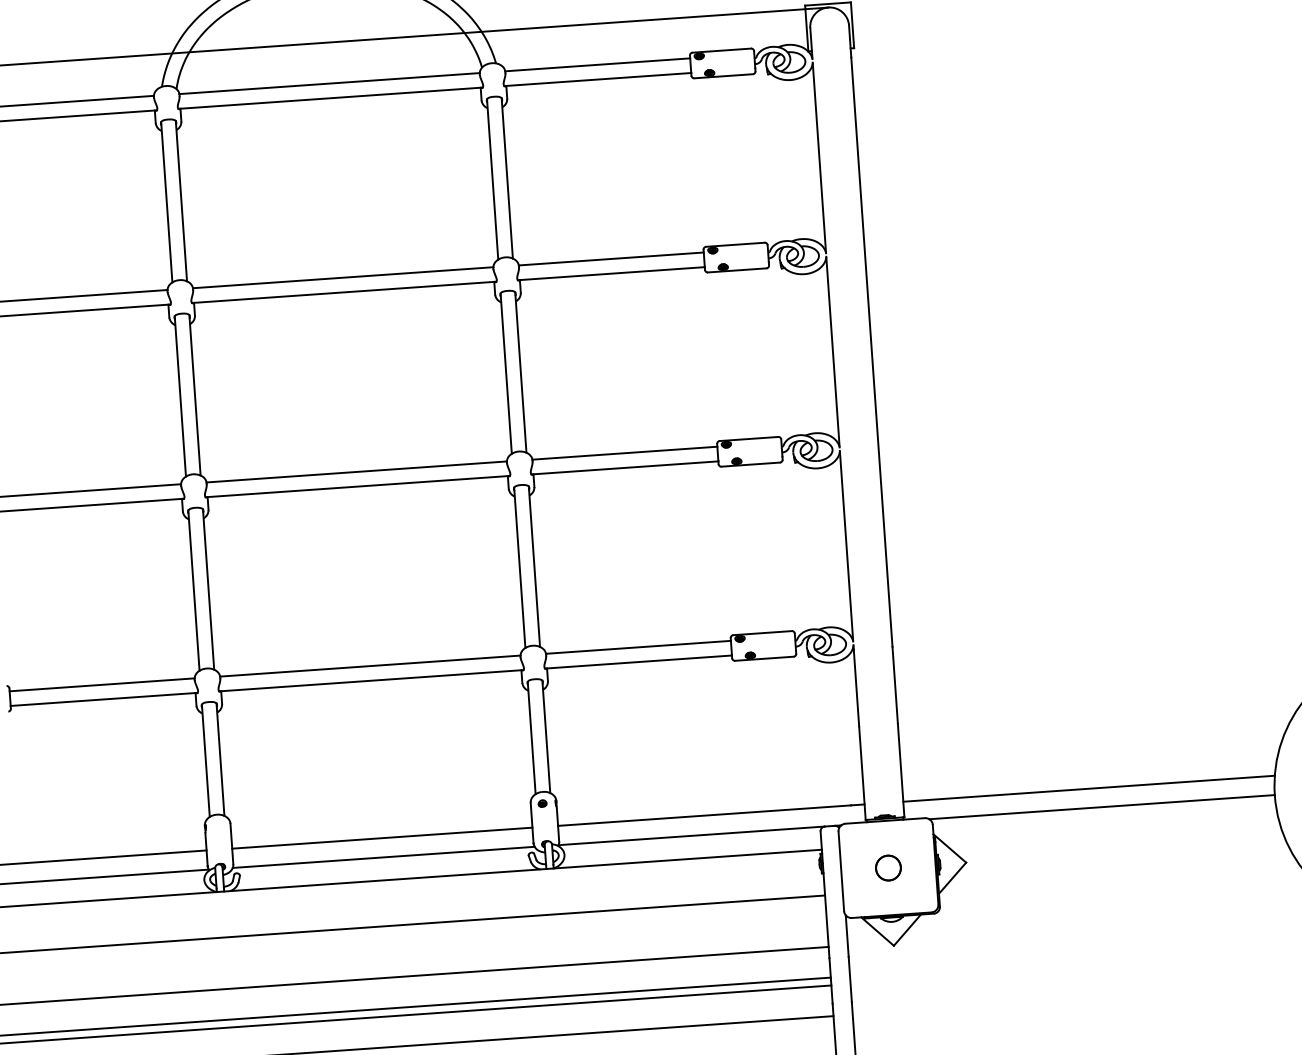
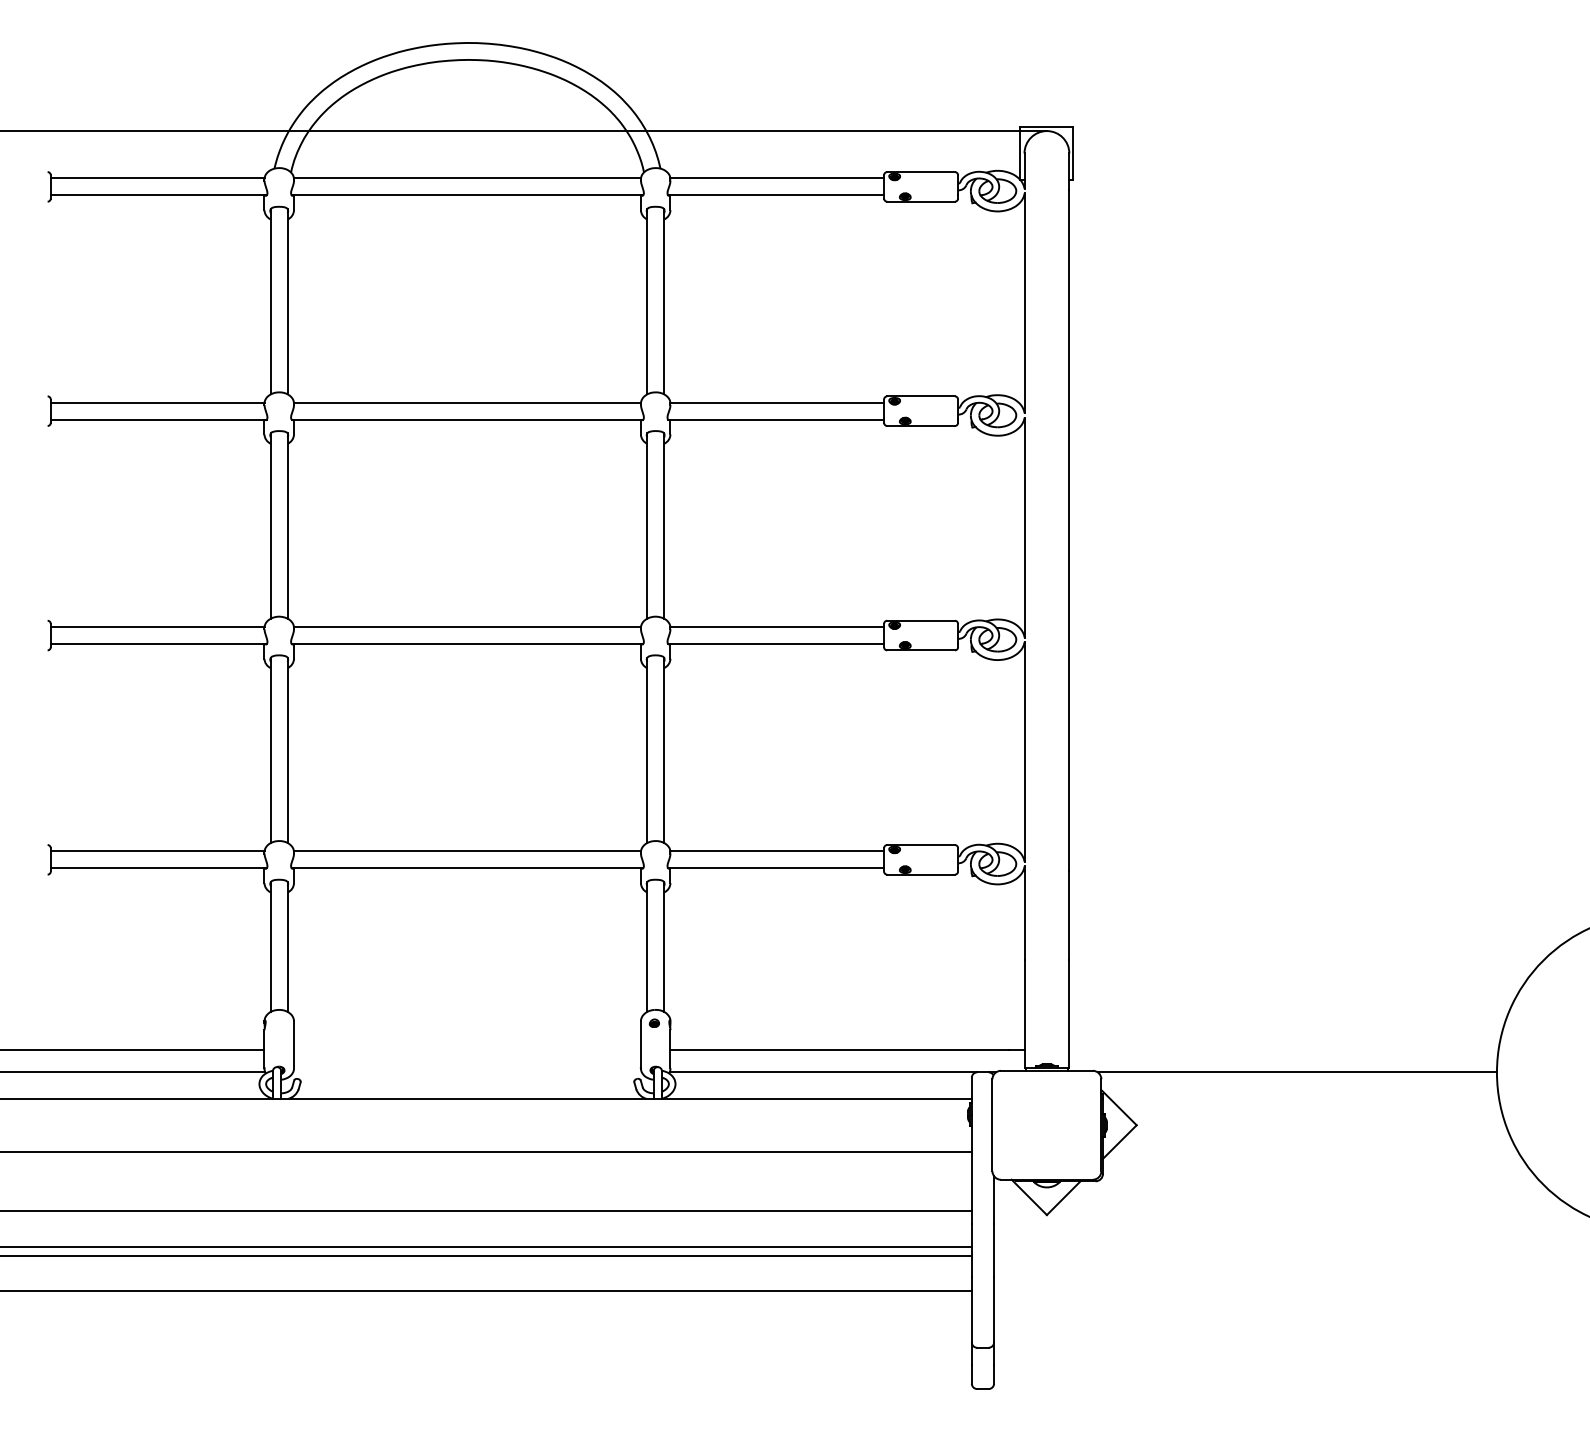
line: (1088, 789) -> (1283, 1050), removed
line: (382, 838) -> (467, 1050), removed
line: (383, 857) -> (467, 1072), removed
part: (888, 868) -> (1046, 1125), removed

